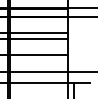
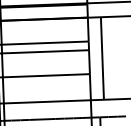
line: (76, 44) -> (102, 58), added

